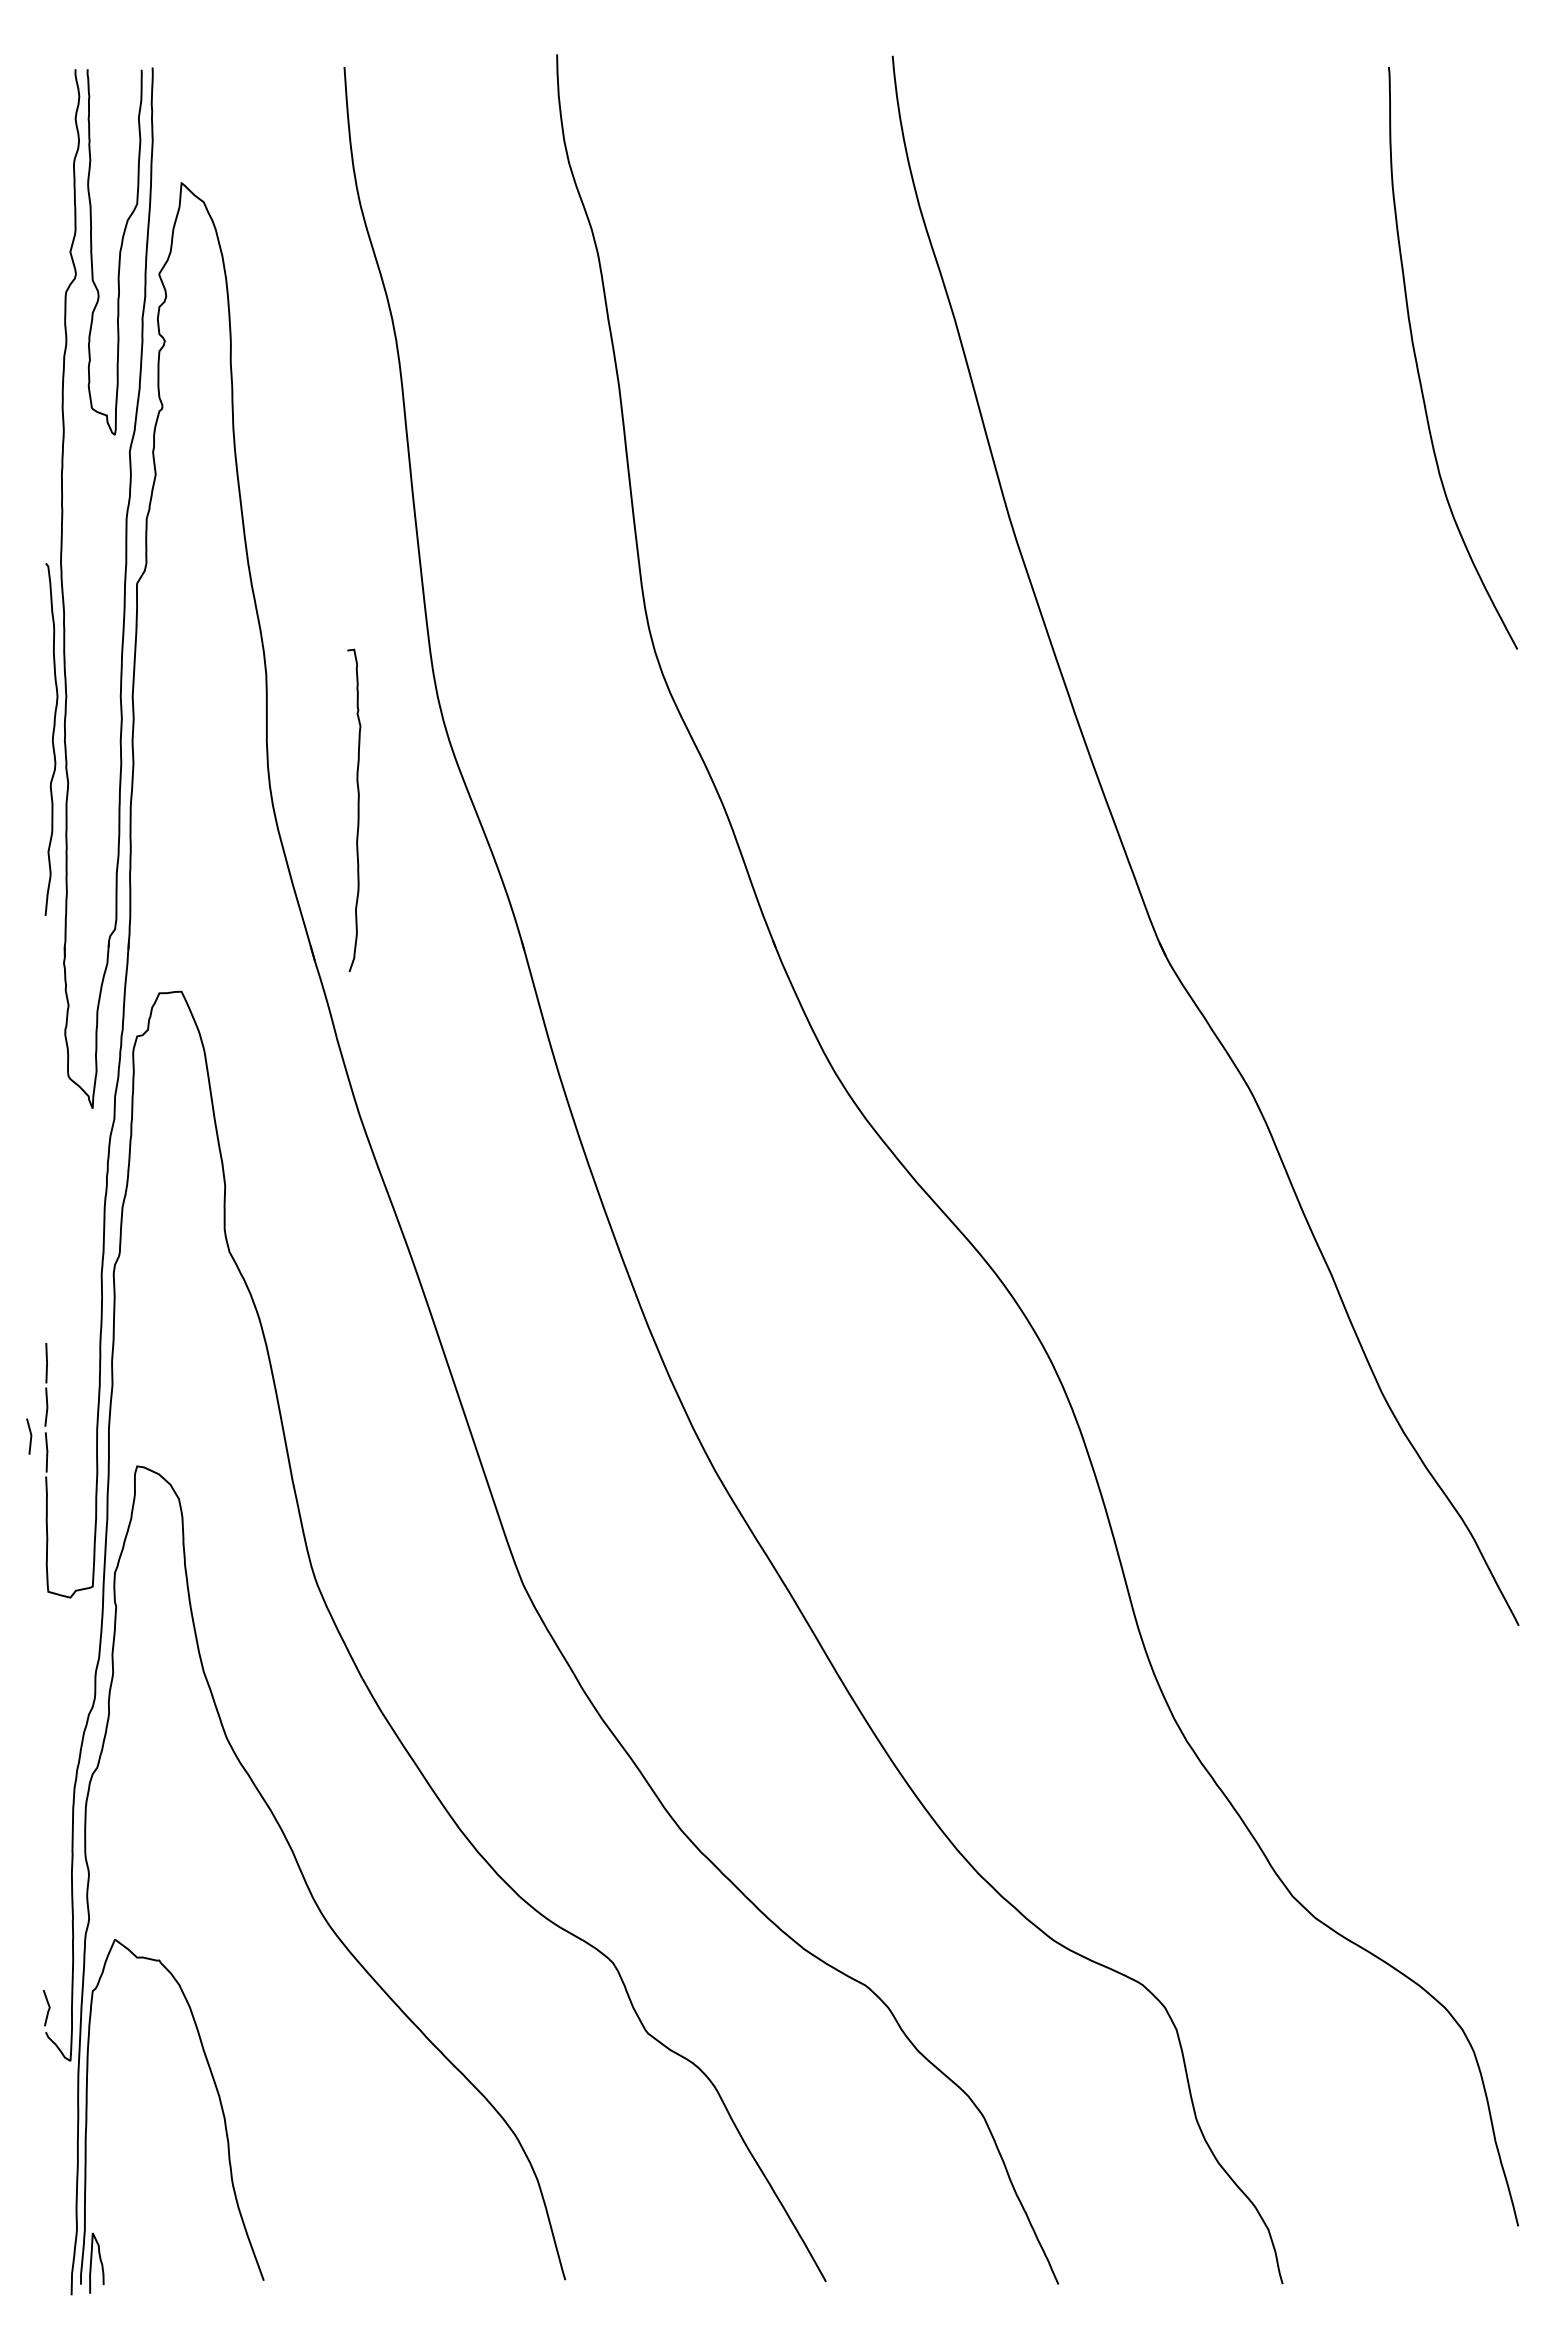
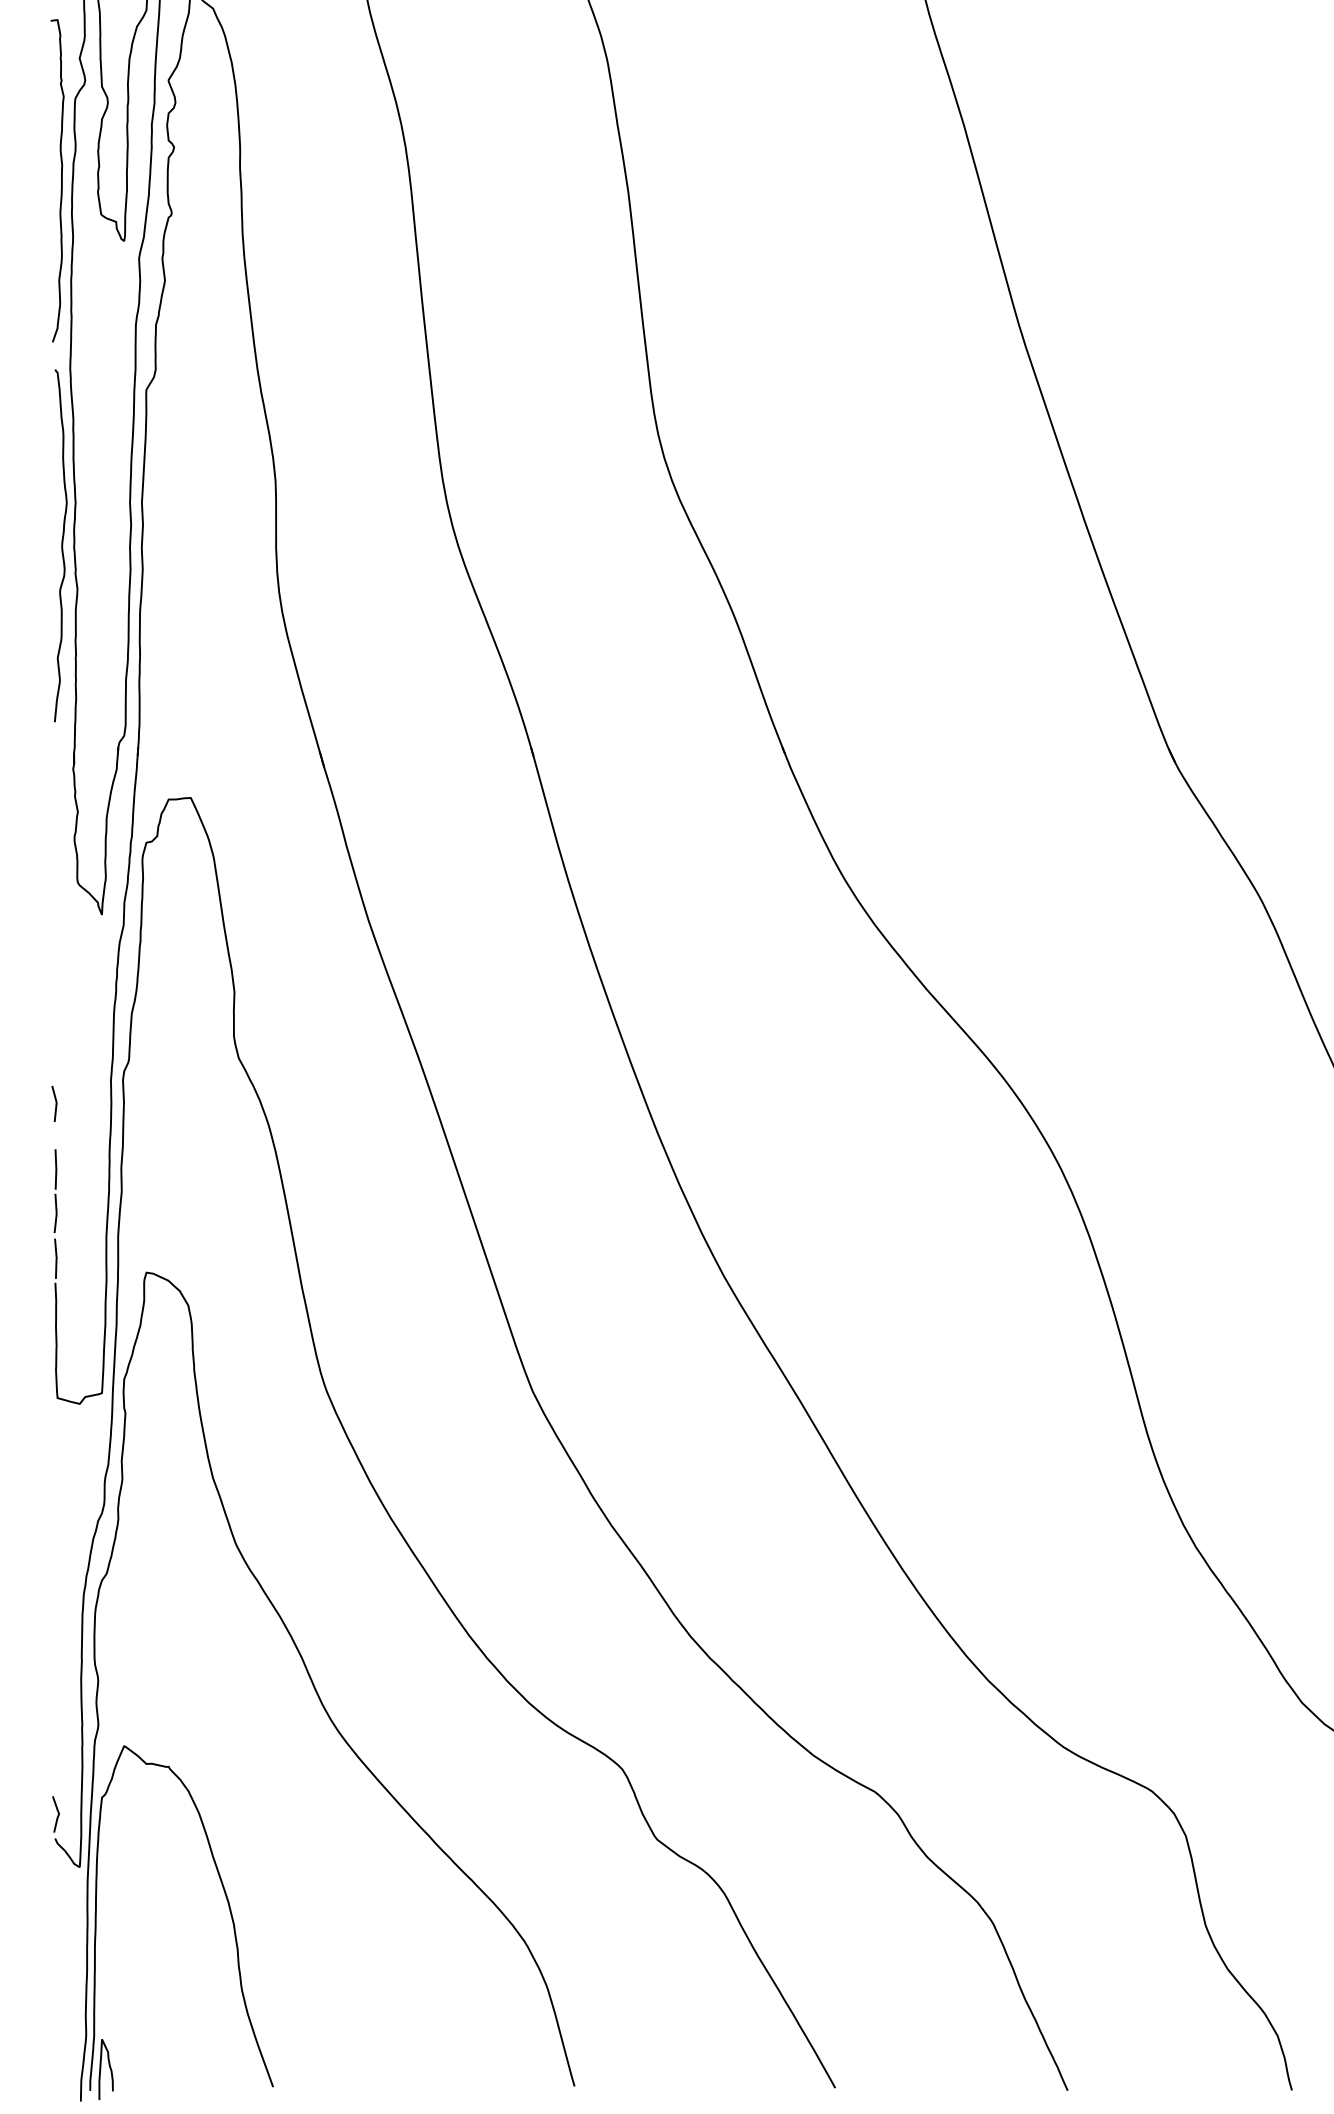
curve: (357, 810) -> (60, 180), moved
line: (30, 1436) -> (55, 1103), moved

